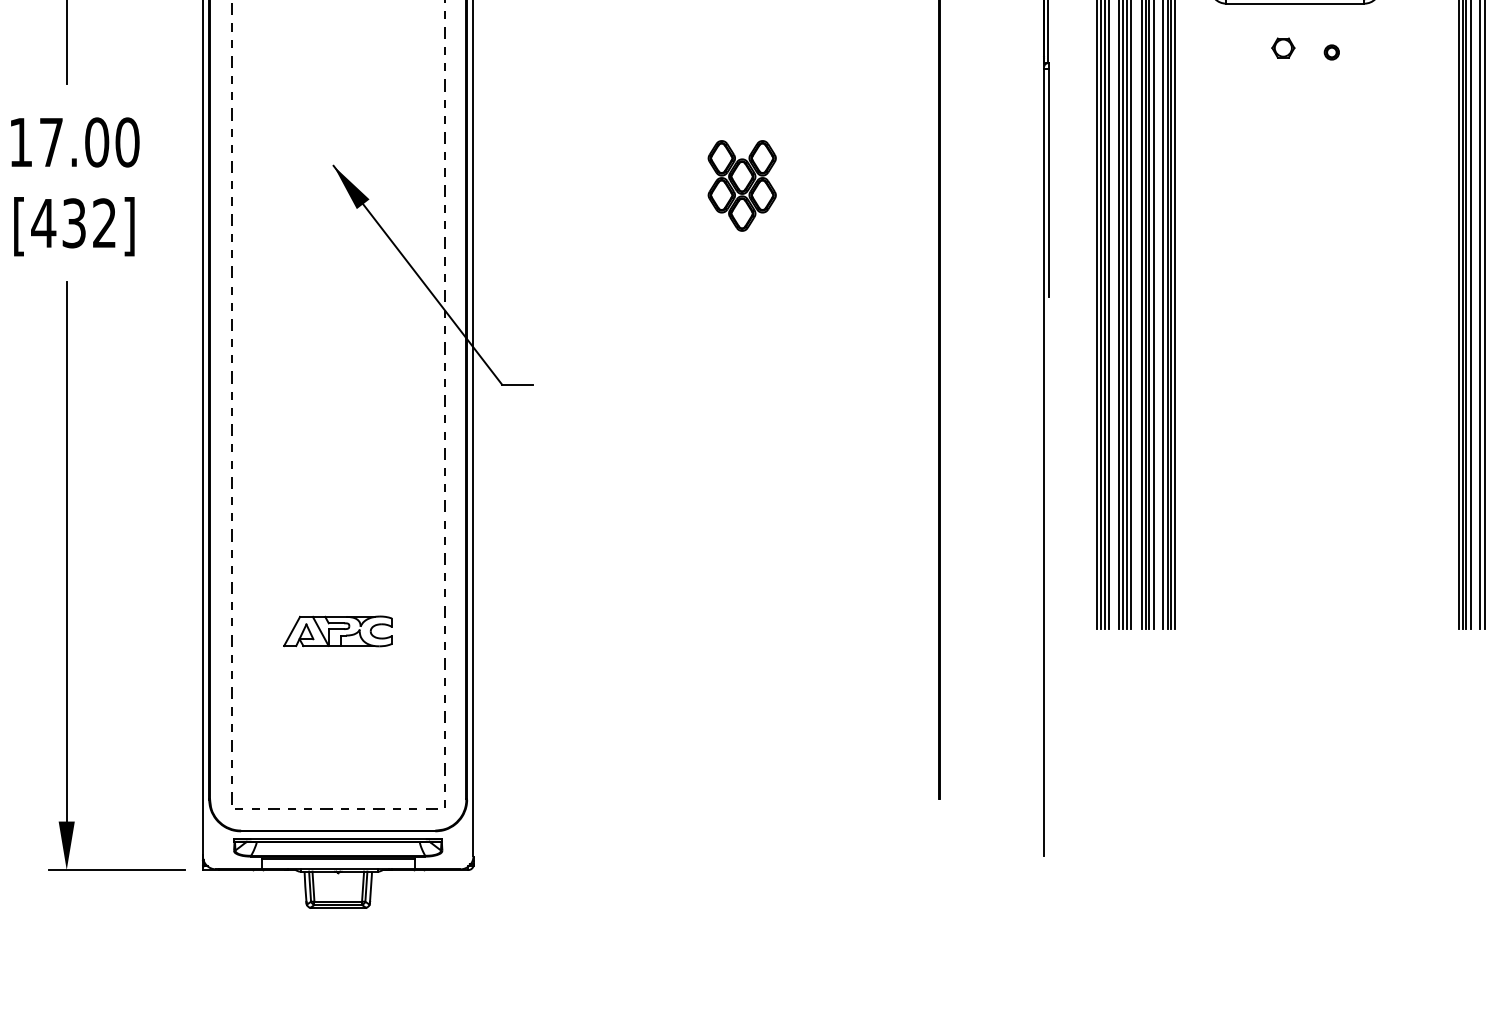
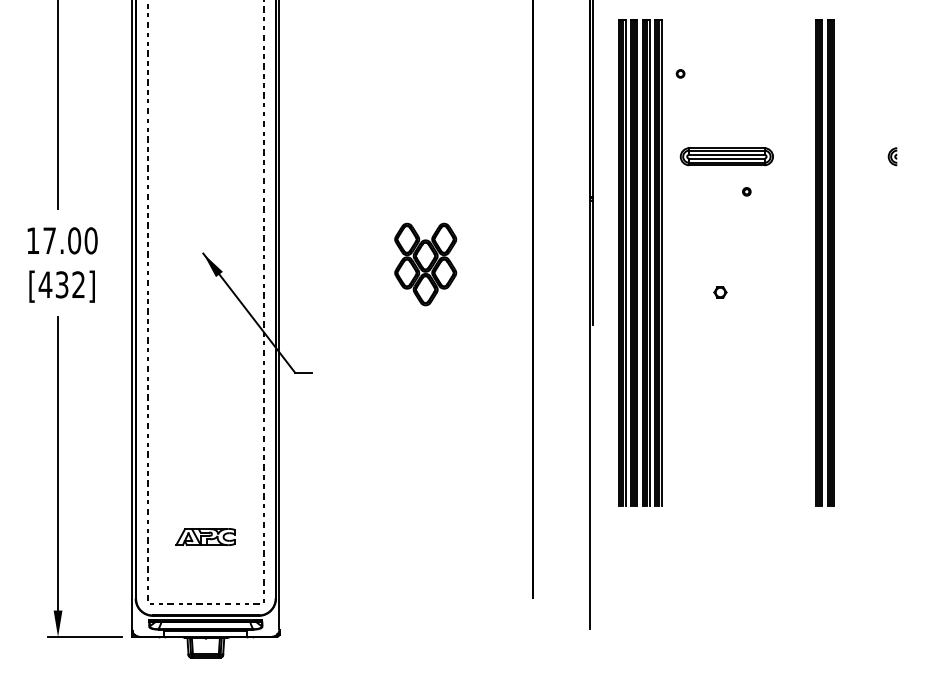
part: (1283, 48) -> (720, 292), moved
part: (741, 185) -> (425, 264), size x1.67
part: (337, 630) -> (205, 536), moved

